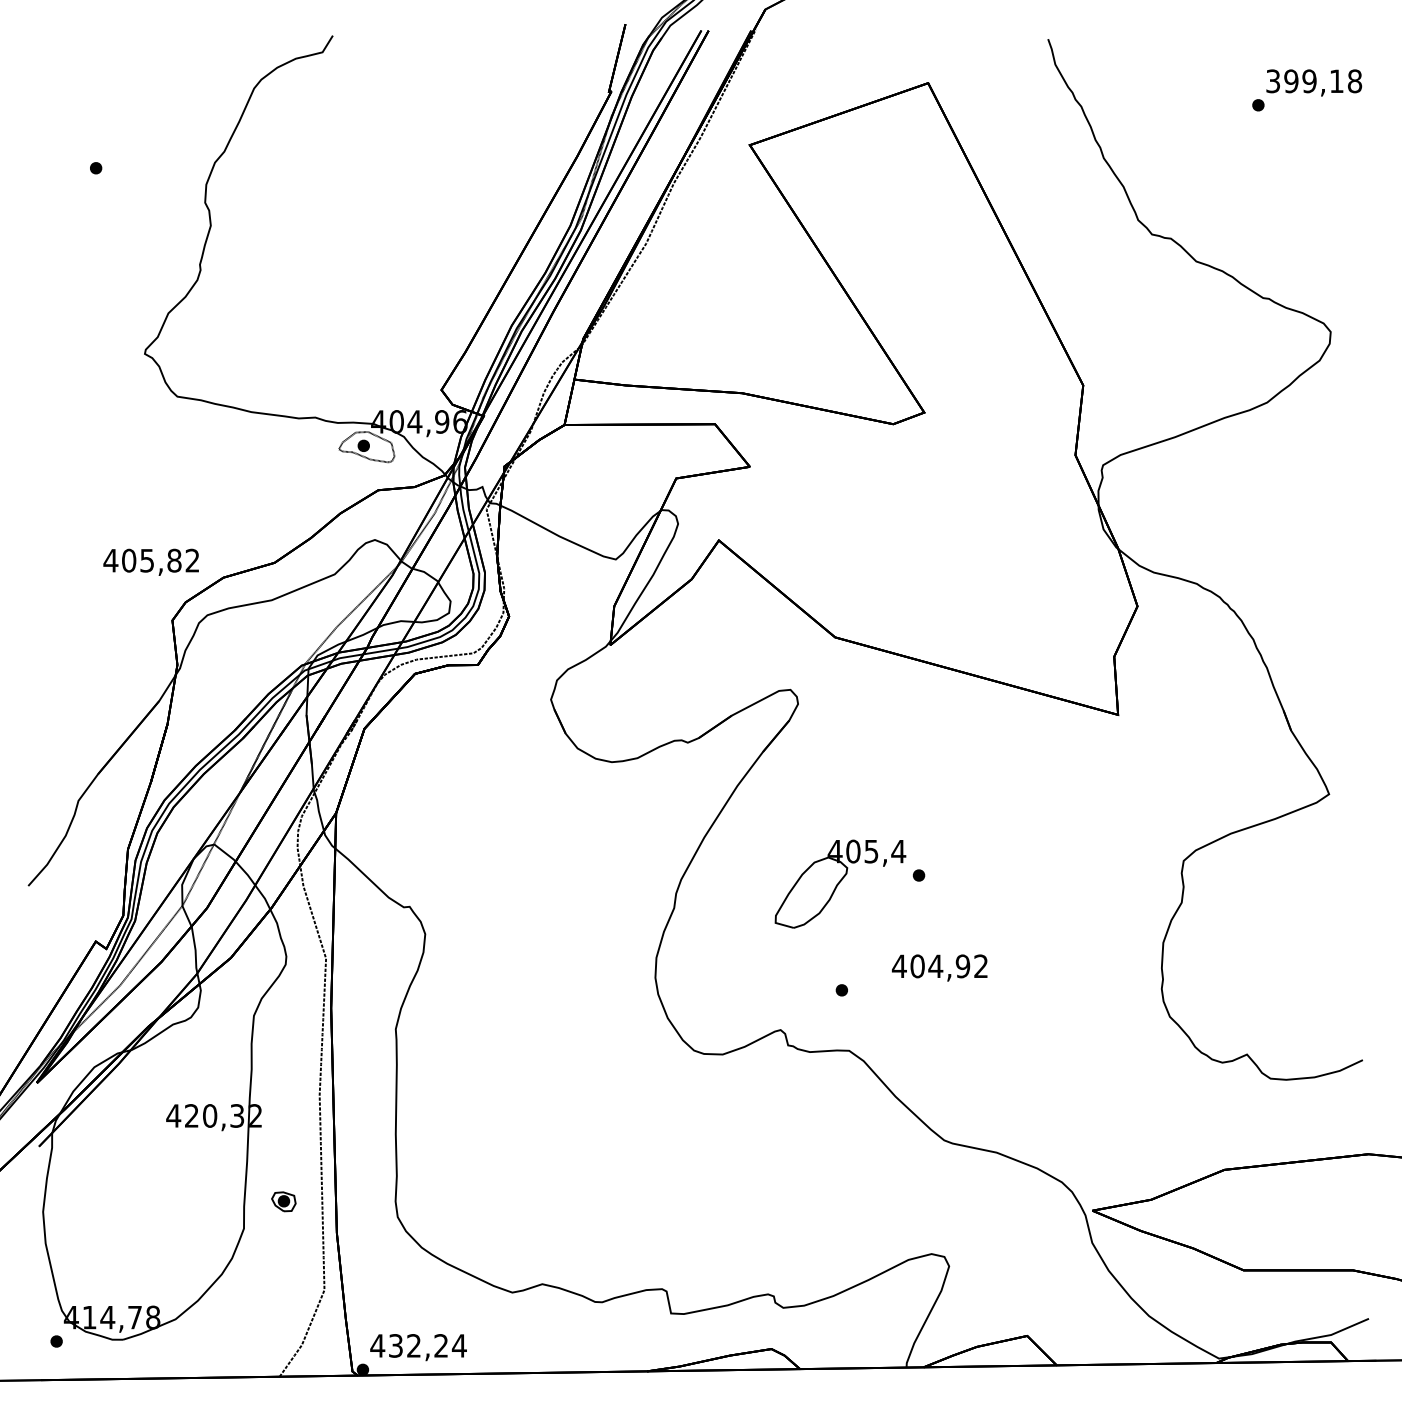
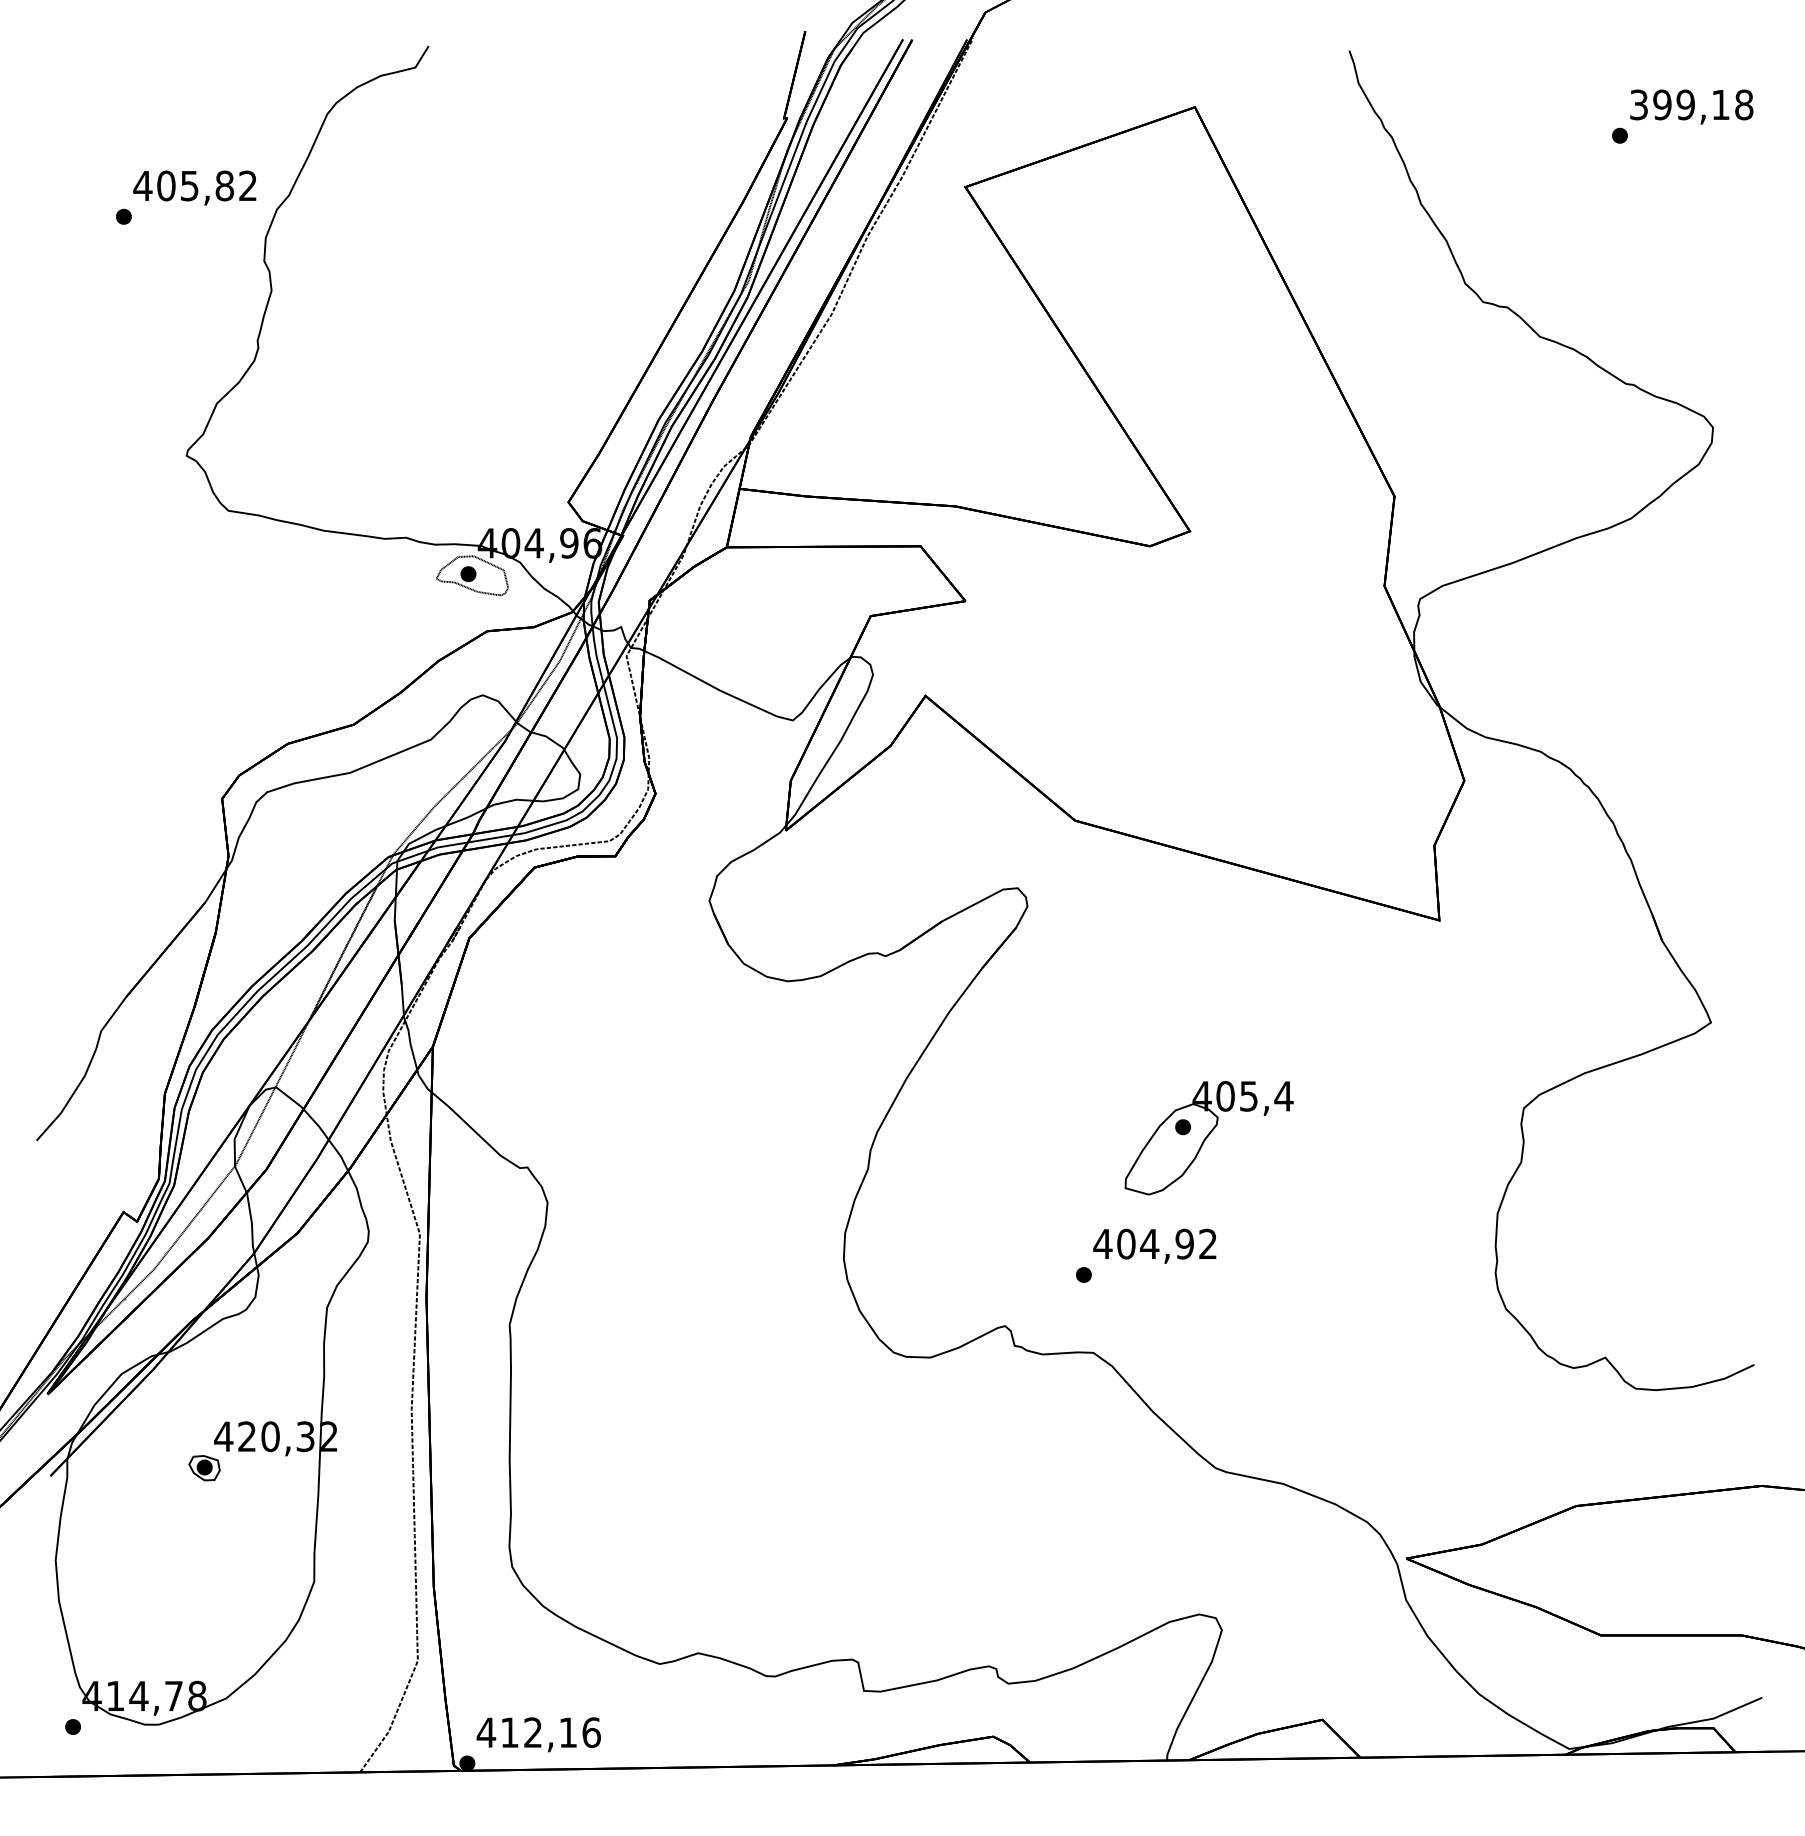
text: (150, 561) -> (194, 187), moved
part: (840, 884) -> (1208, 1138), moved
text: (939, 967) -> (1154, 1245), moved
part: (283, 1202) -> (204, 1468), moved
text: (428, 1345) -> (551, 1732), 432,24 -> 412,16

